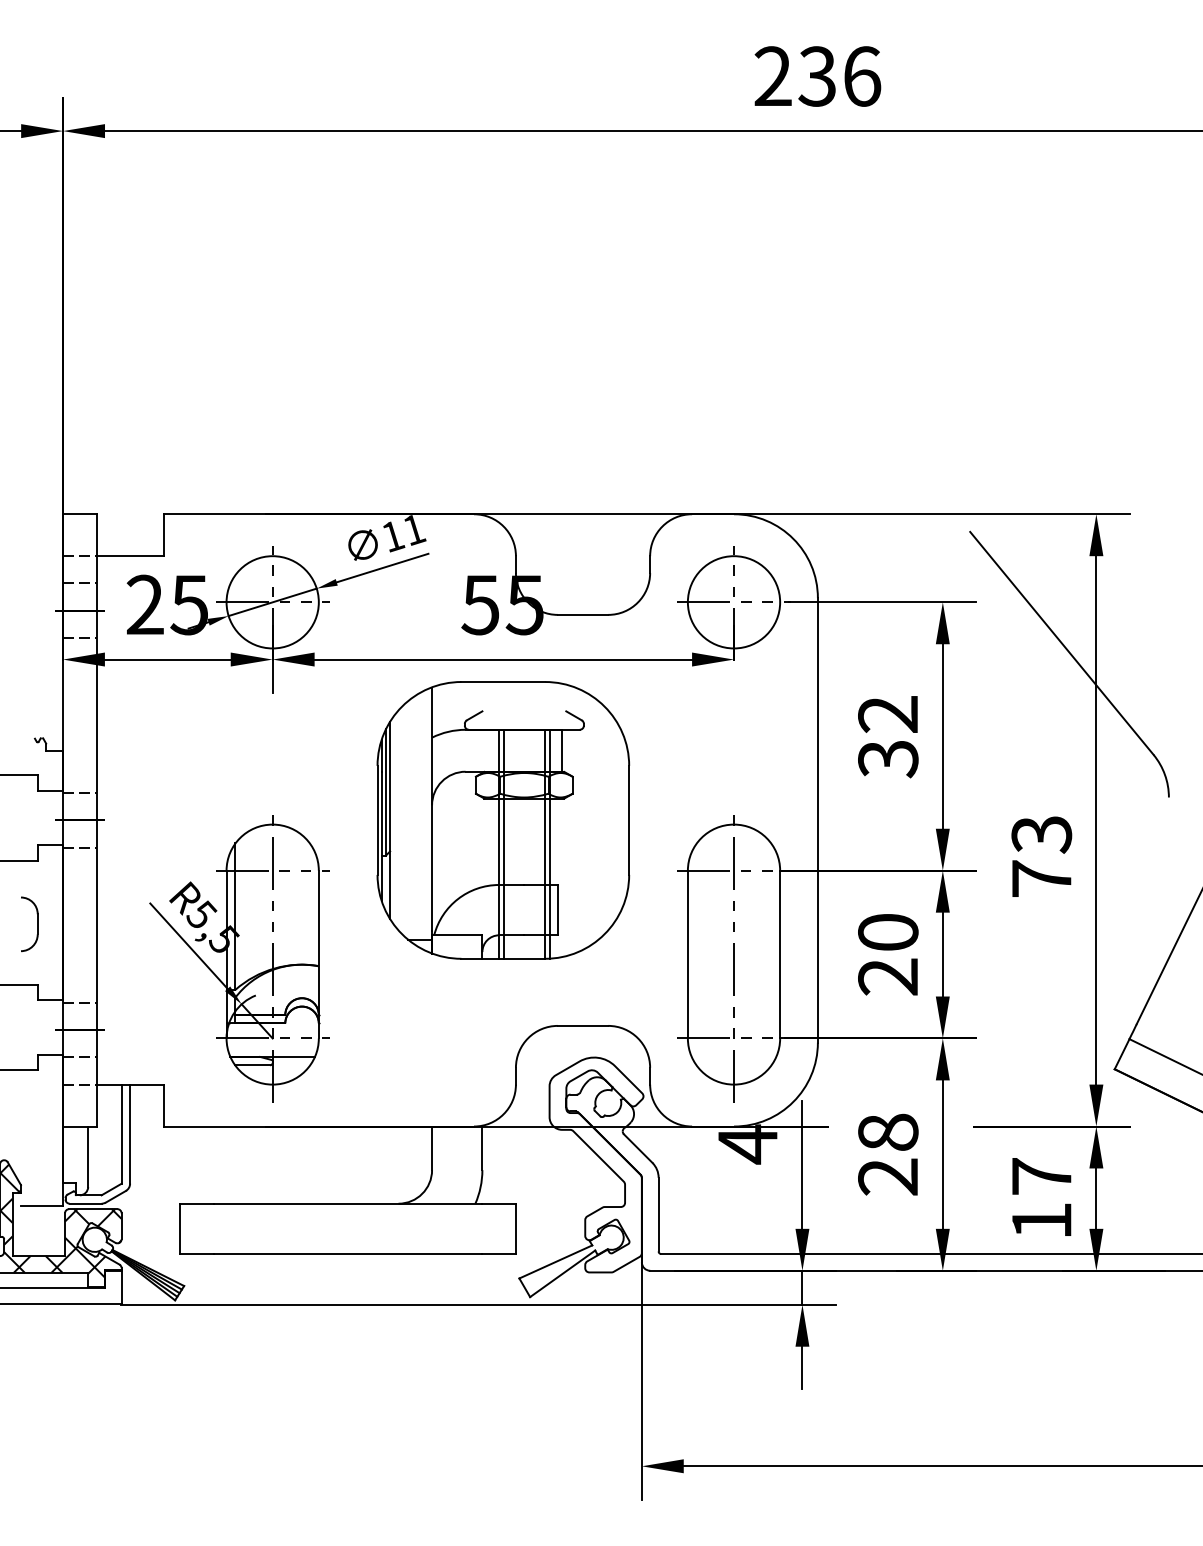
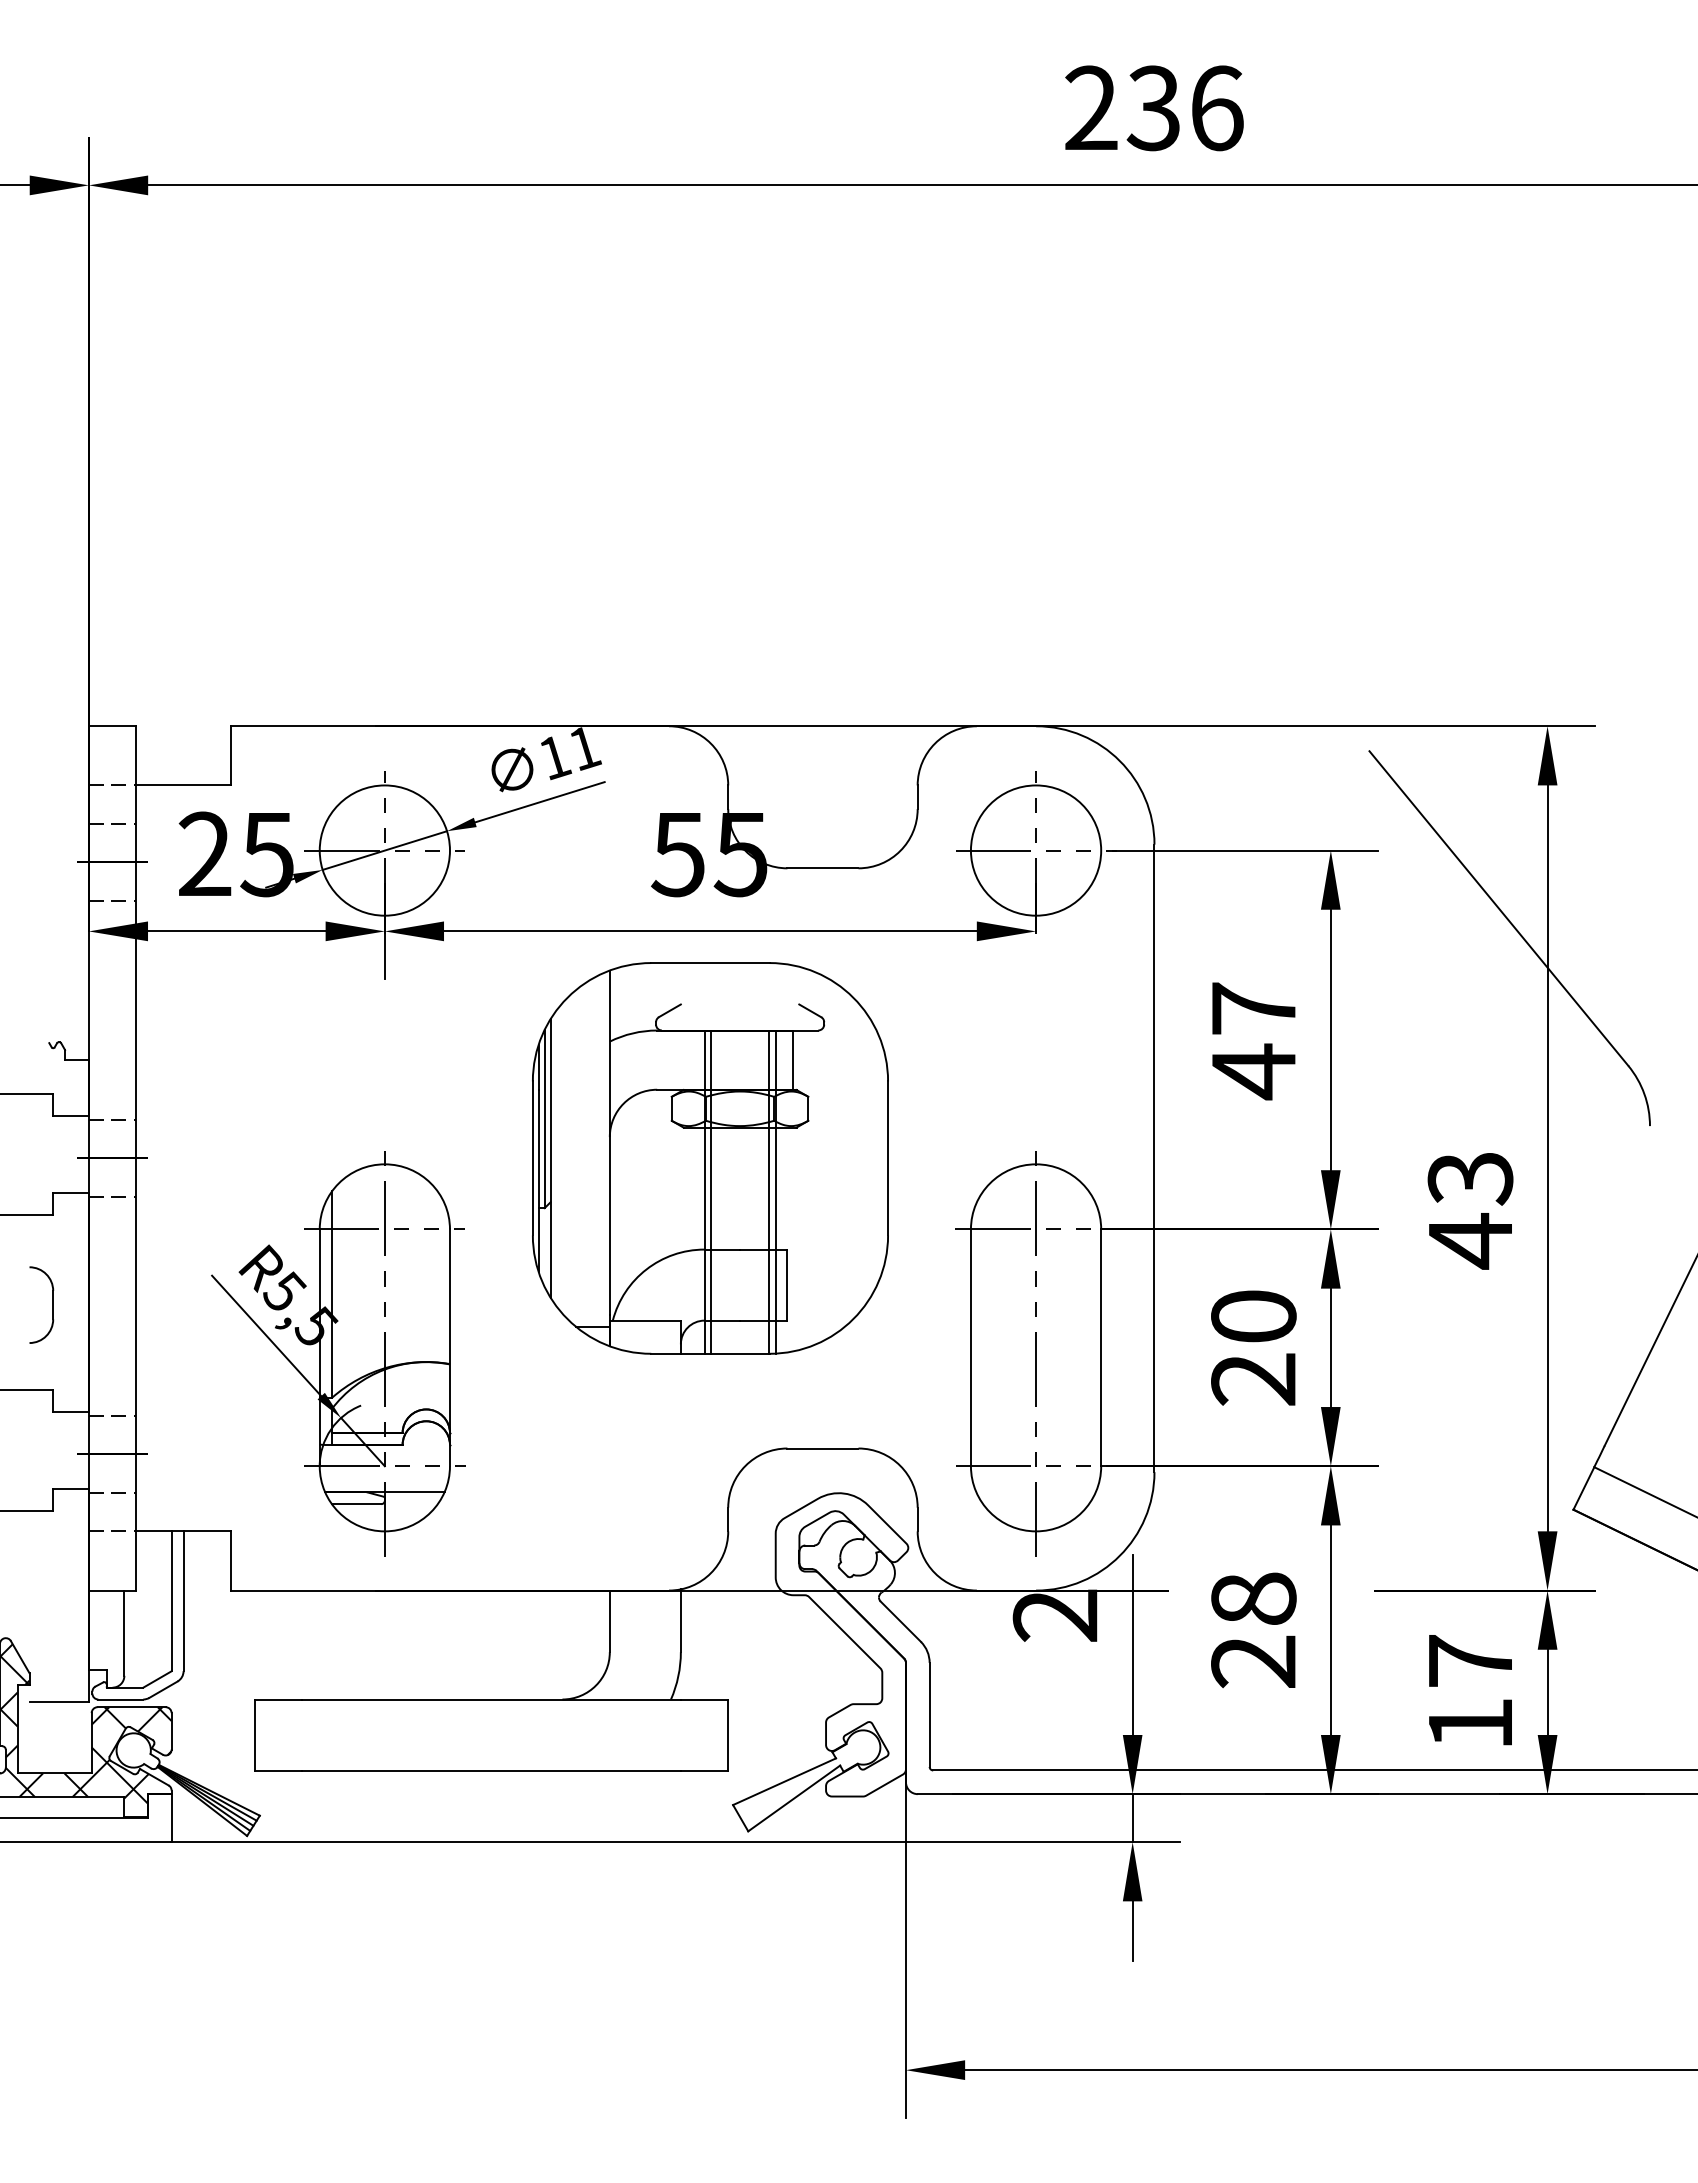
text: (888, 737) -> (1253, 1041), 32 -> 47
text: (1041, 879) -> (1470, 1241), 73 -> 43
text: (747, 1144) -> (1054, 1615), 4 -> 2

